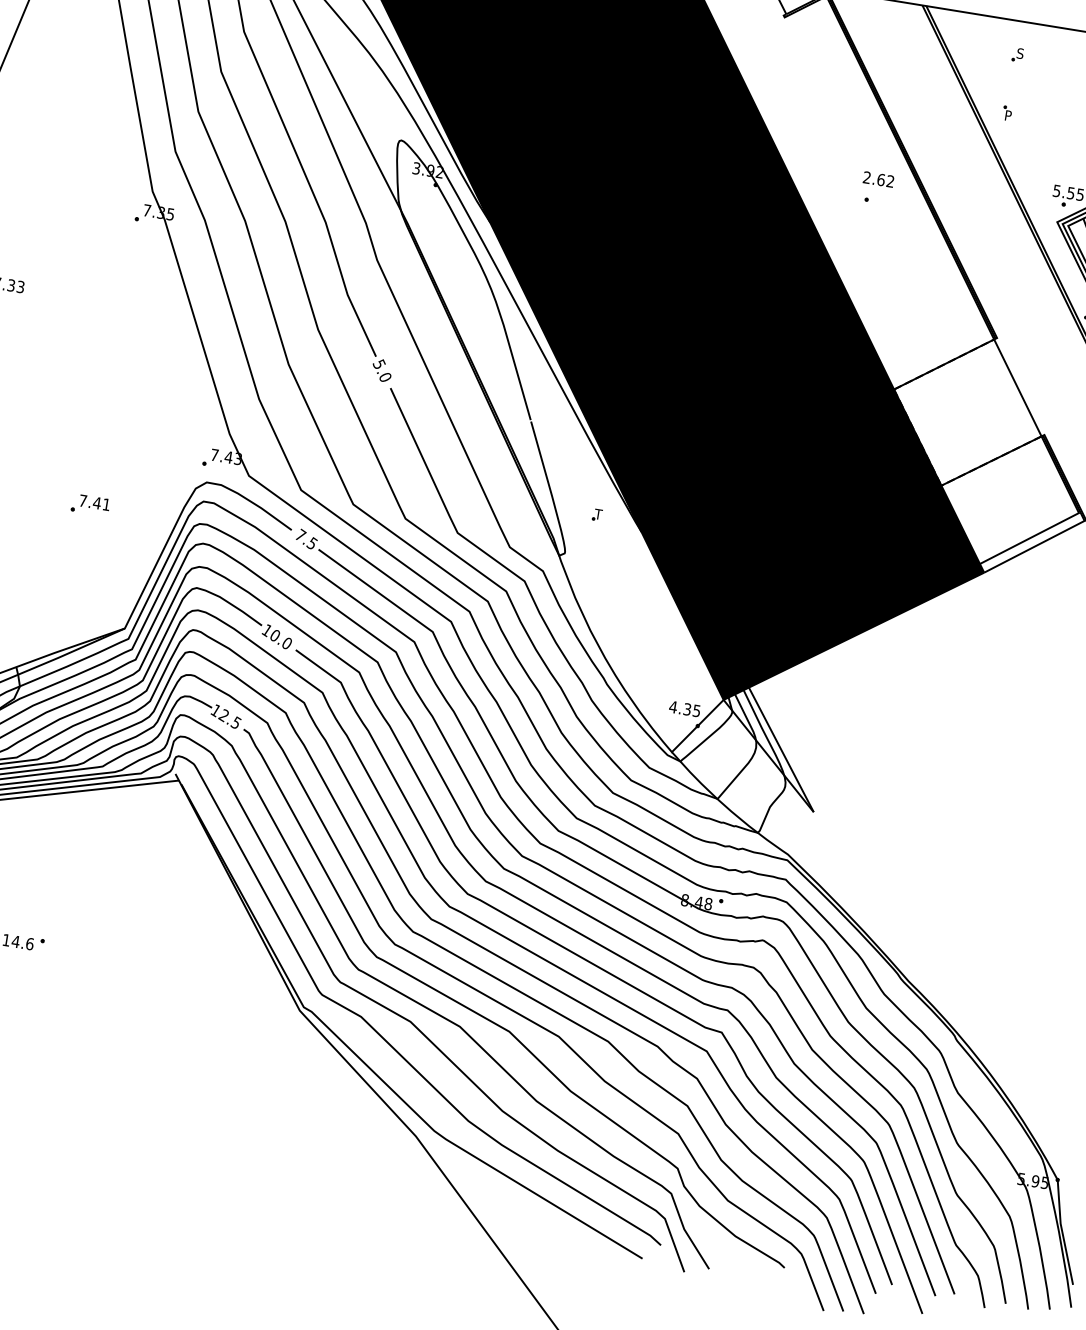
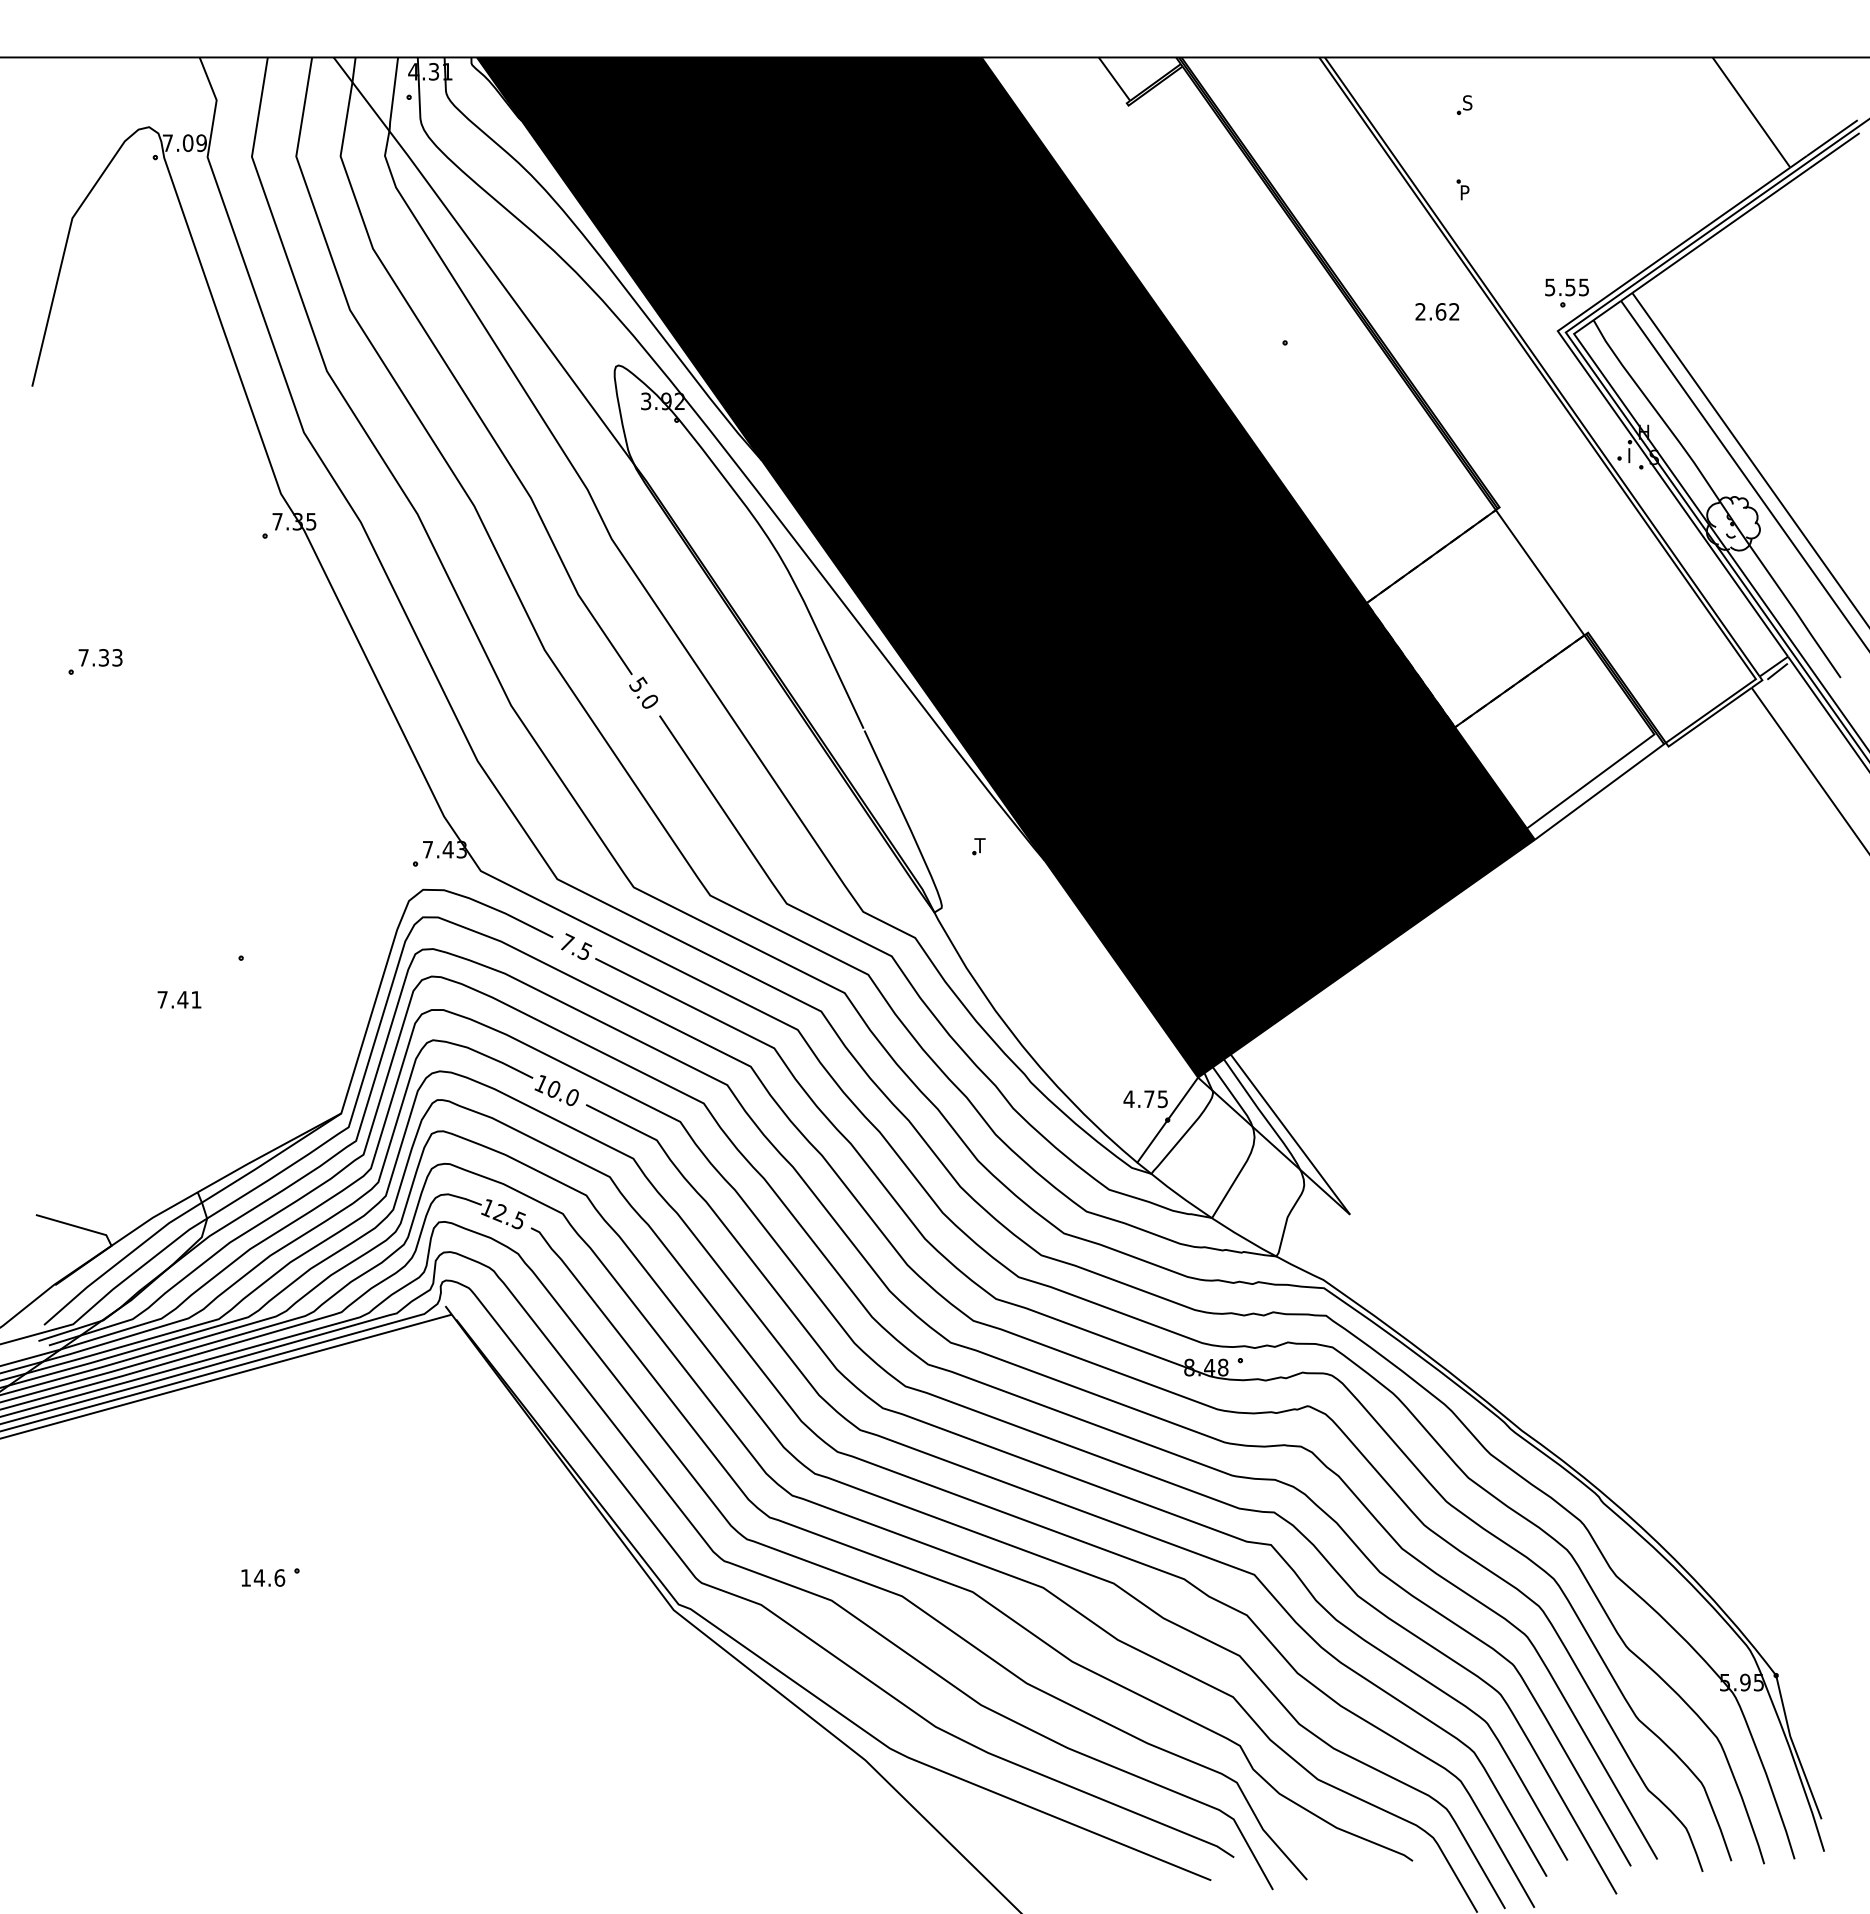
text: (878, 179) -> (1437, 311), moved
text: (94, 502) -> (179, 999), moved
text: (687, 709) -> (1149, 1099), 4.35 -> 4.75

